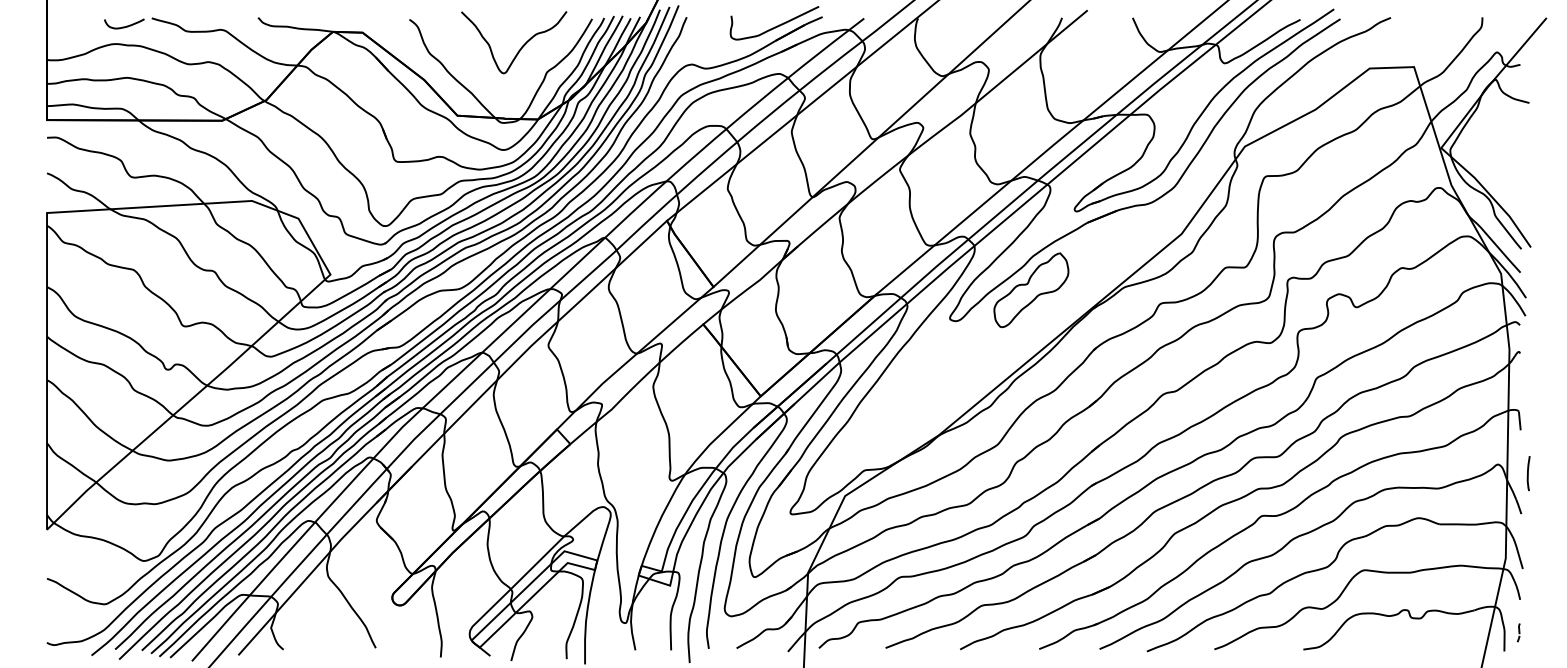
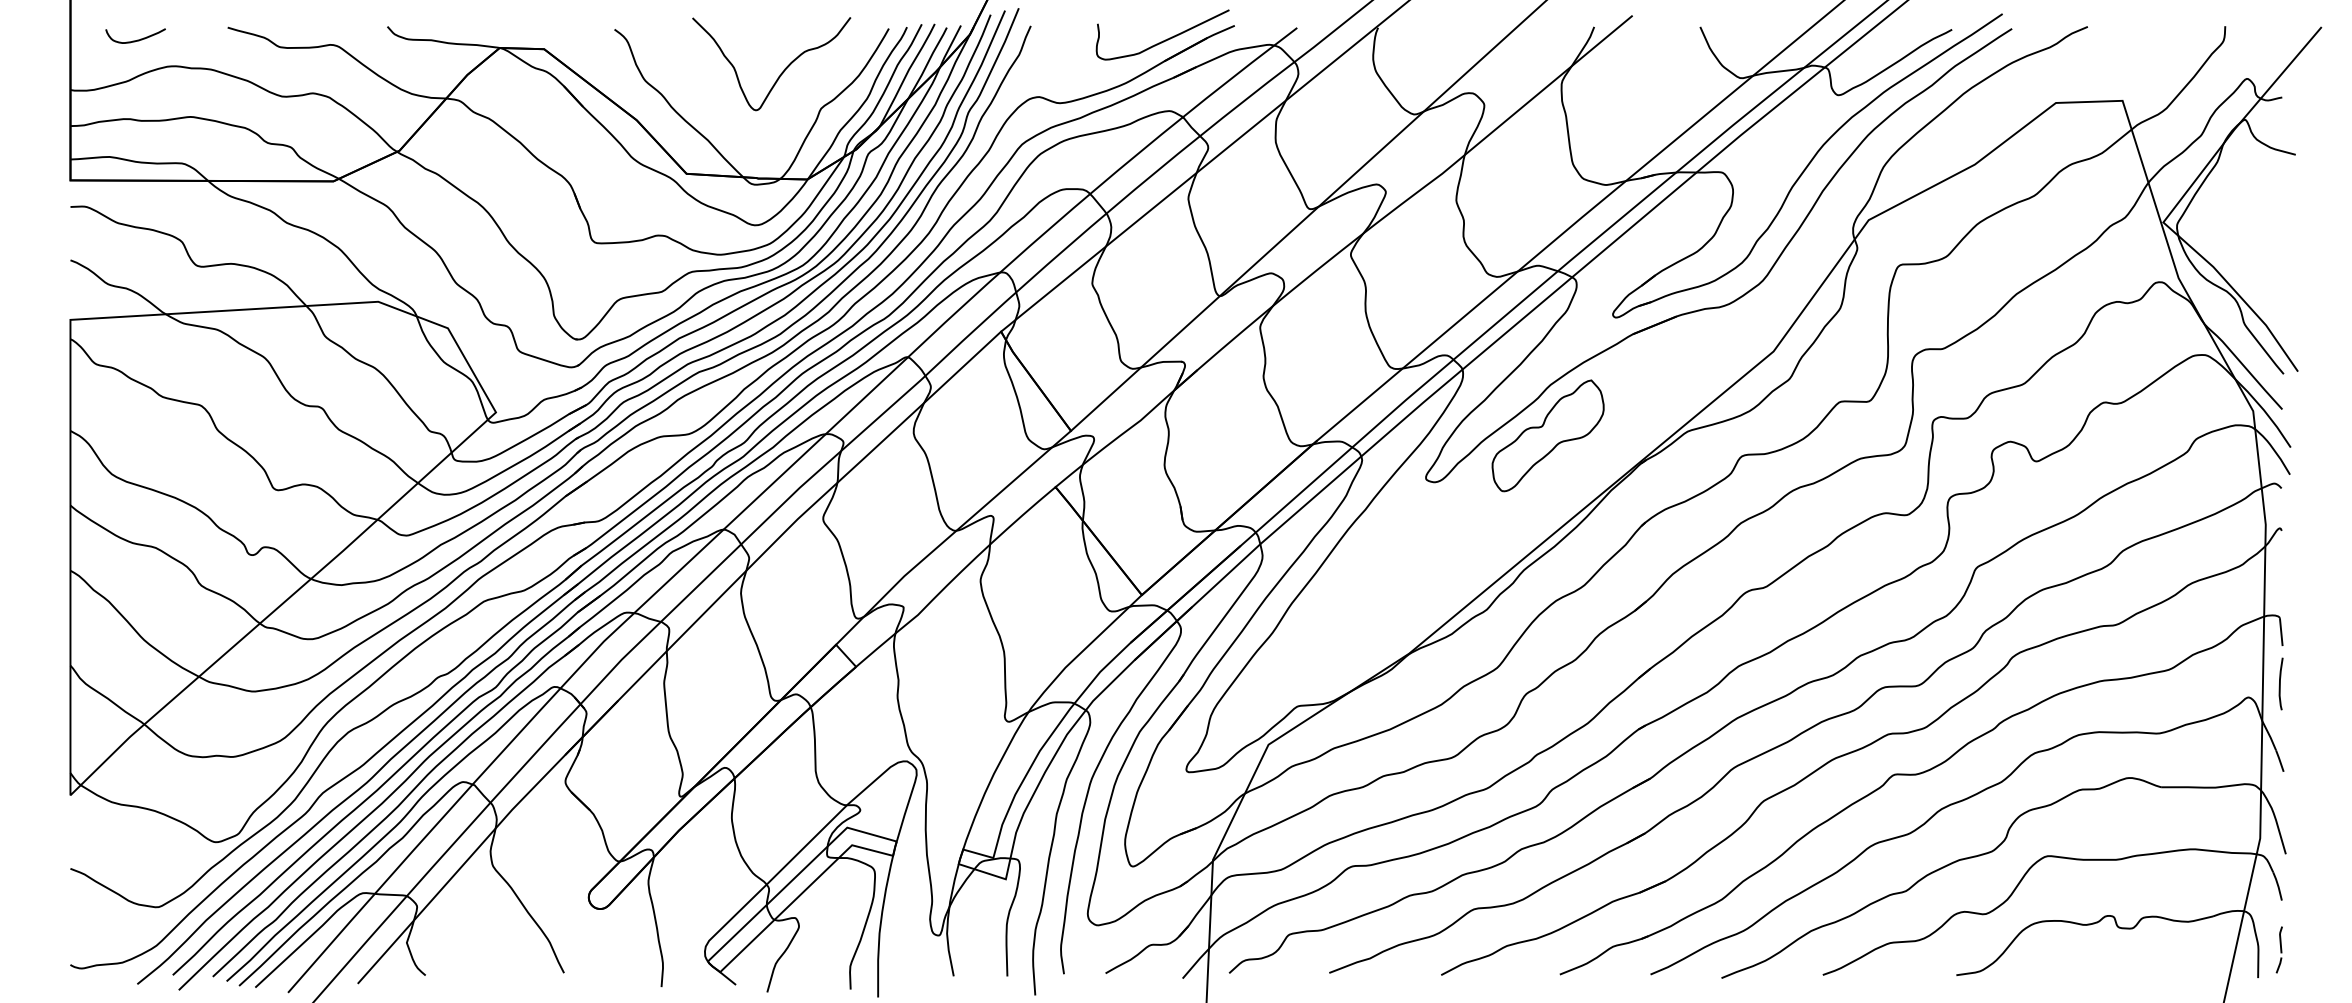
curve: (126, 25) -> (138, 38), moved
curve: (1528, 473) -> (2280, 683), moved
part: (1518, 632) -> (2279, 949), size x1.67

